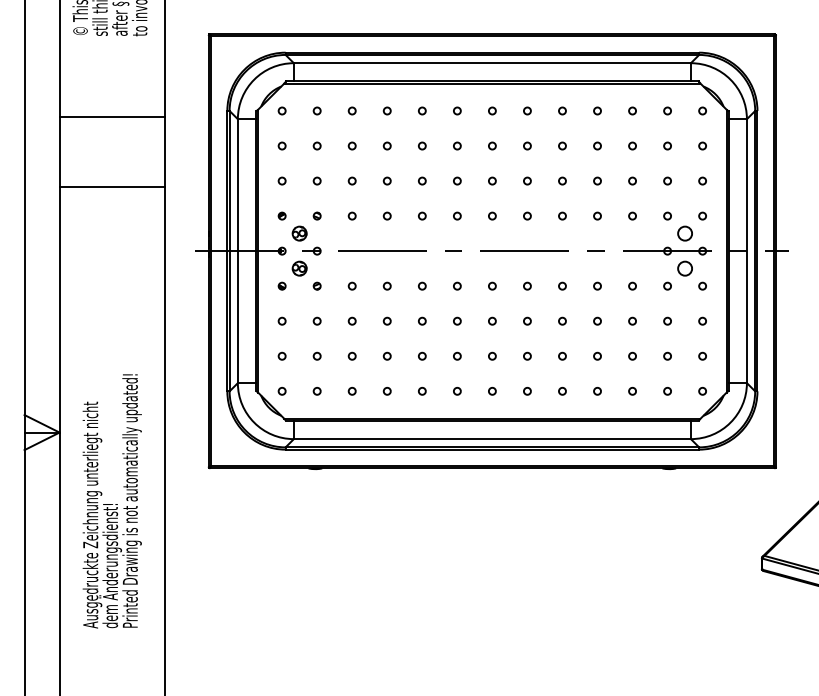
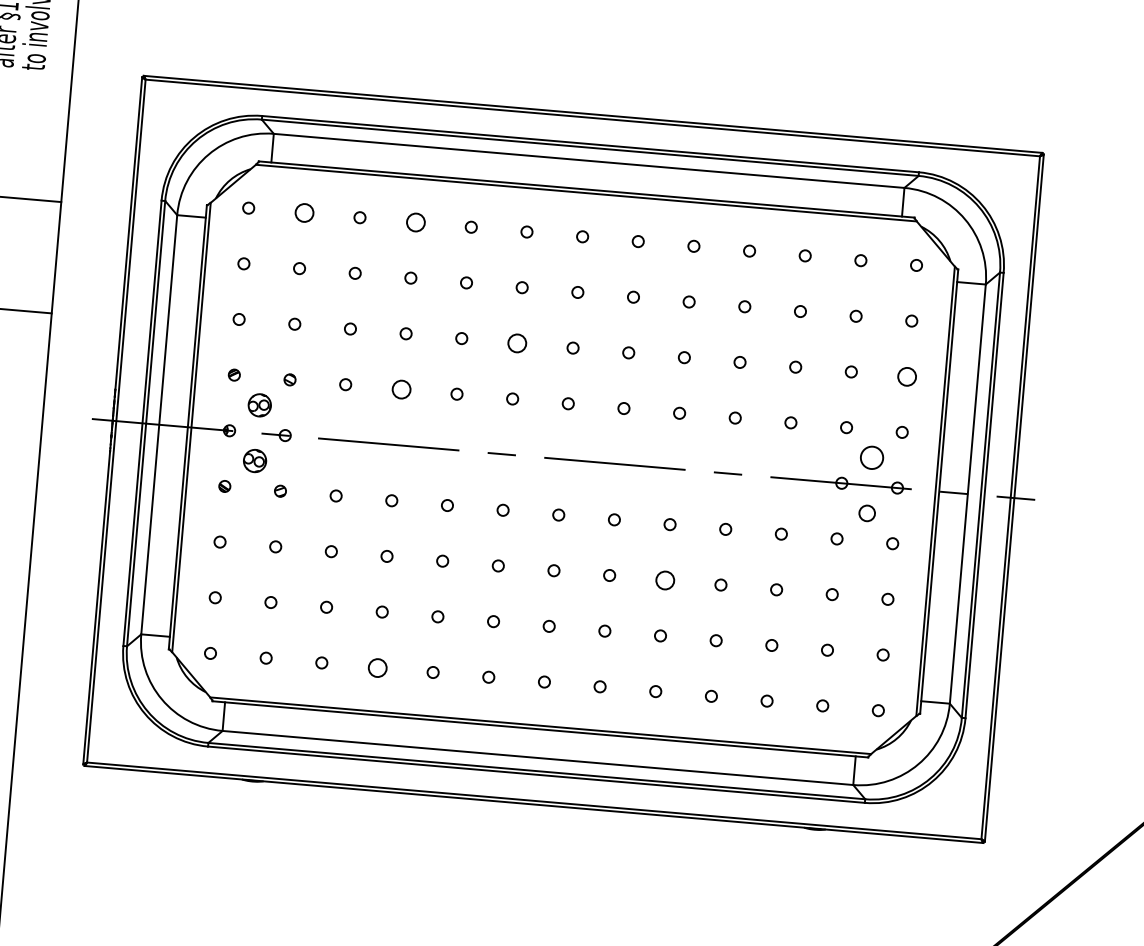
circle: (316, 110) -> (303, 212), size x1.6
circle: (386, 110) -> (414, 221), size x1.6
circle: (457, 180) -> (517, 342), size x1.6
circle: (702, 180) -> (906, 375), size x1.6
circle: (386, 215) -> (400, 388), size x1.6
circle: (684, 268) -> (866, 513), size x0.7
circle: (562, 320) -> (665, 579), size x1.6
circle: (386, 390) -> (376, 666), size x1.6

